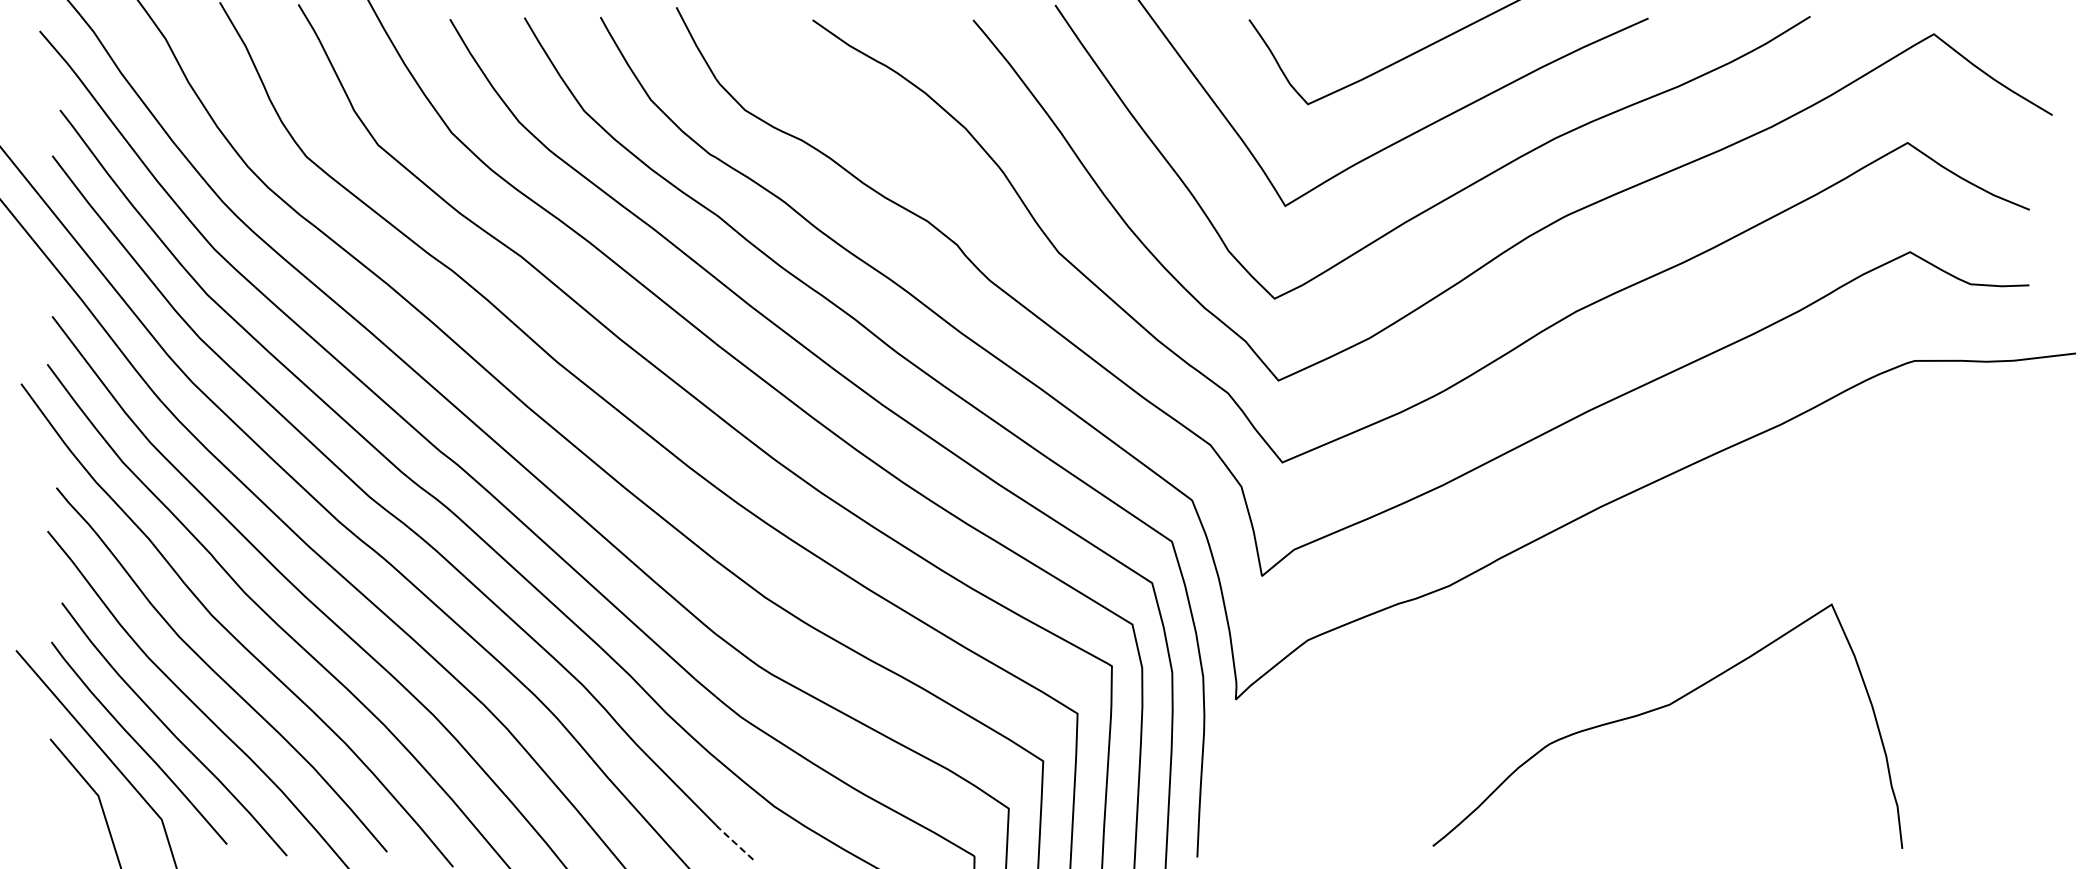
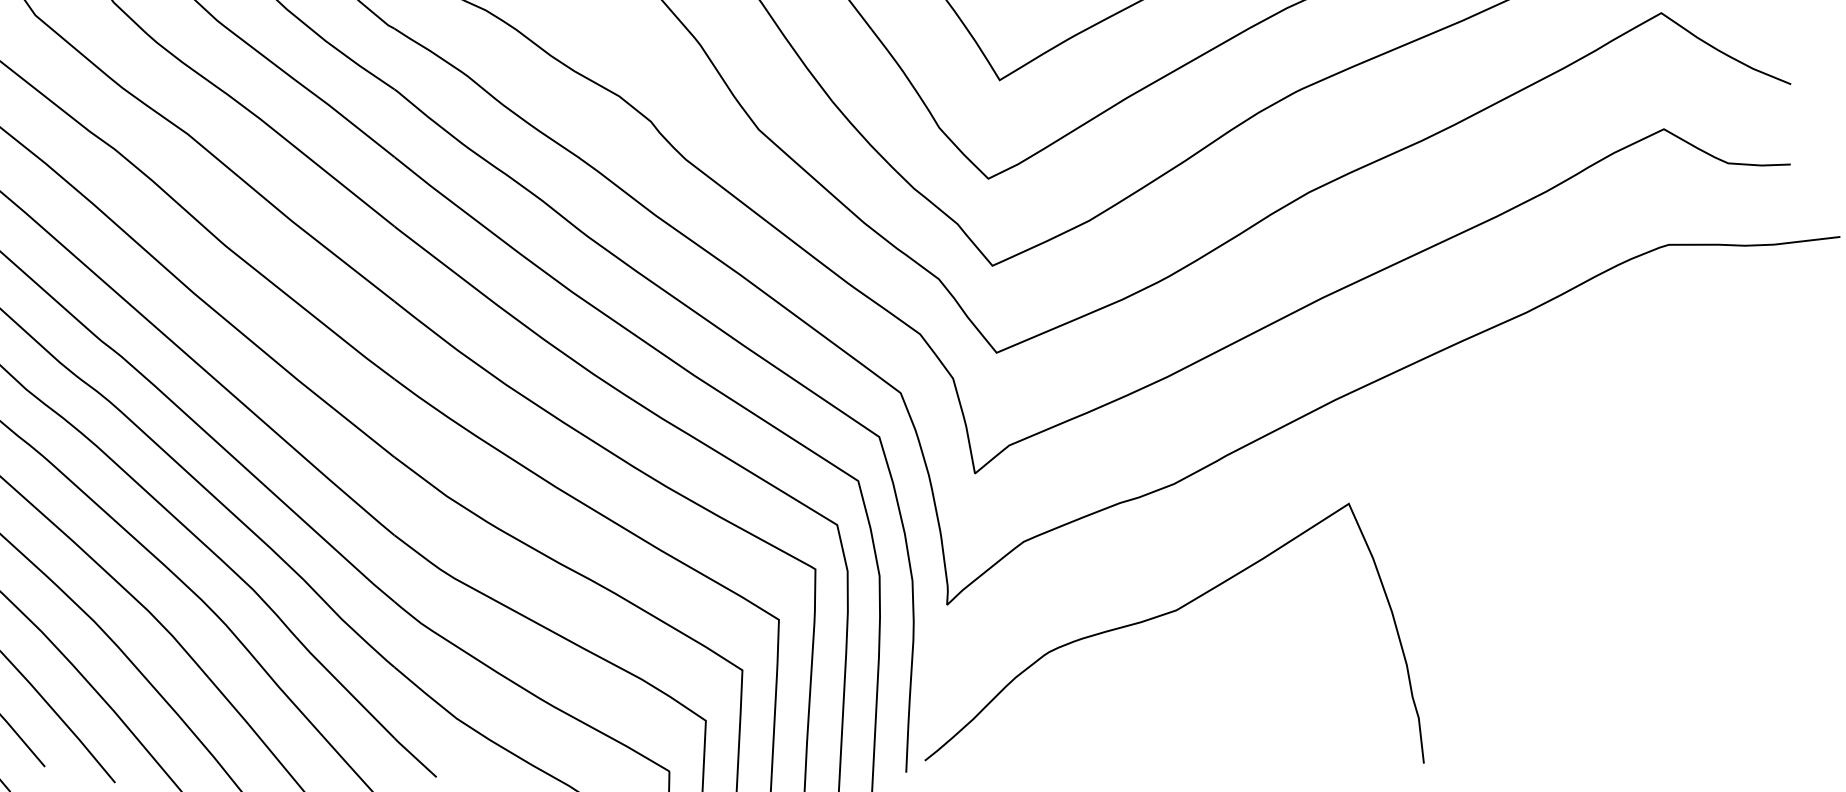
curve: (1662, 708) -> (1168, 614), moved
line: (734, 842) -> (414, 756), dashed -> solid

